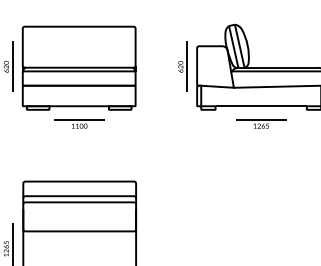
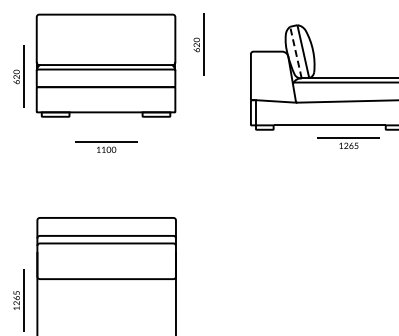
line: (233, 46) -> (295, 52), solid -> dashed
part: (182, 66) -> (198, 44), moved
part: (78, 68) -> (105, 65), moved
part: (261, 123) -> (348, 142), moved

